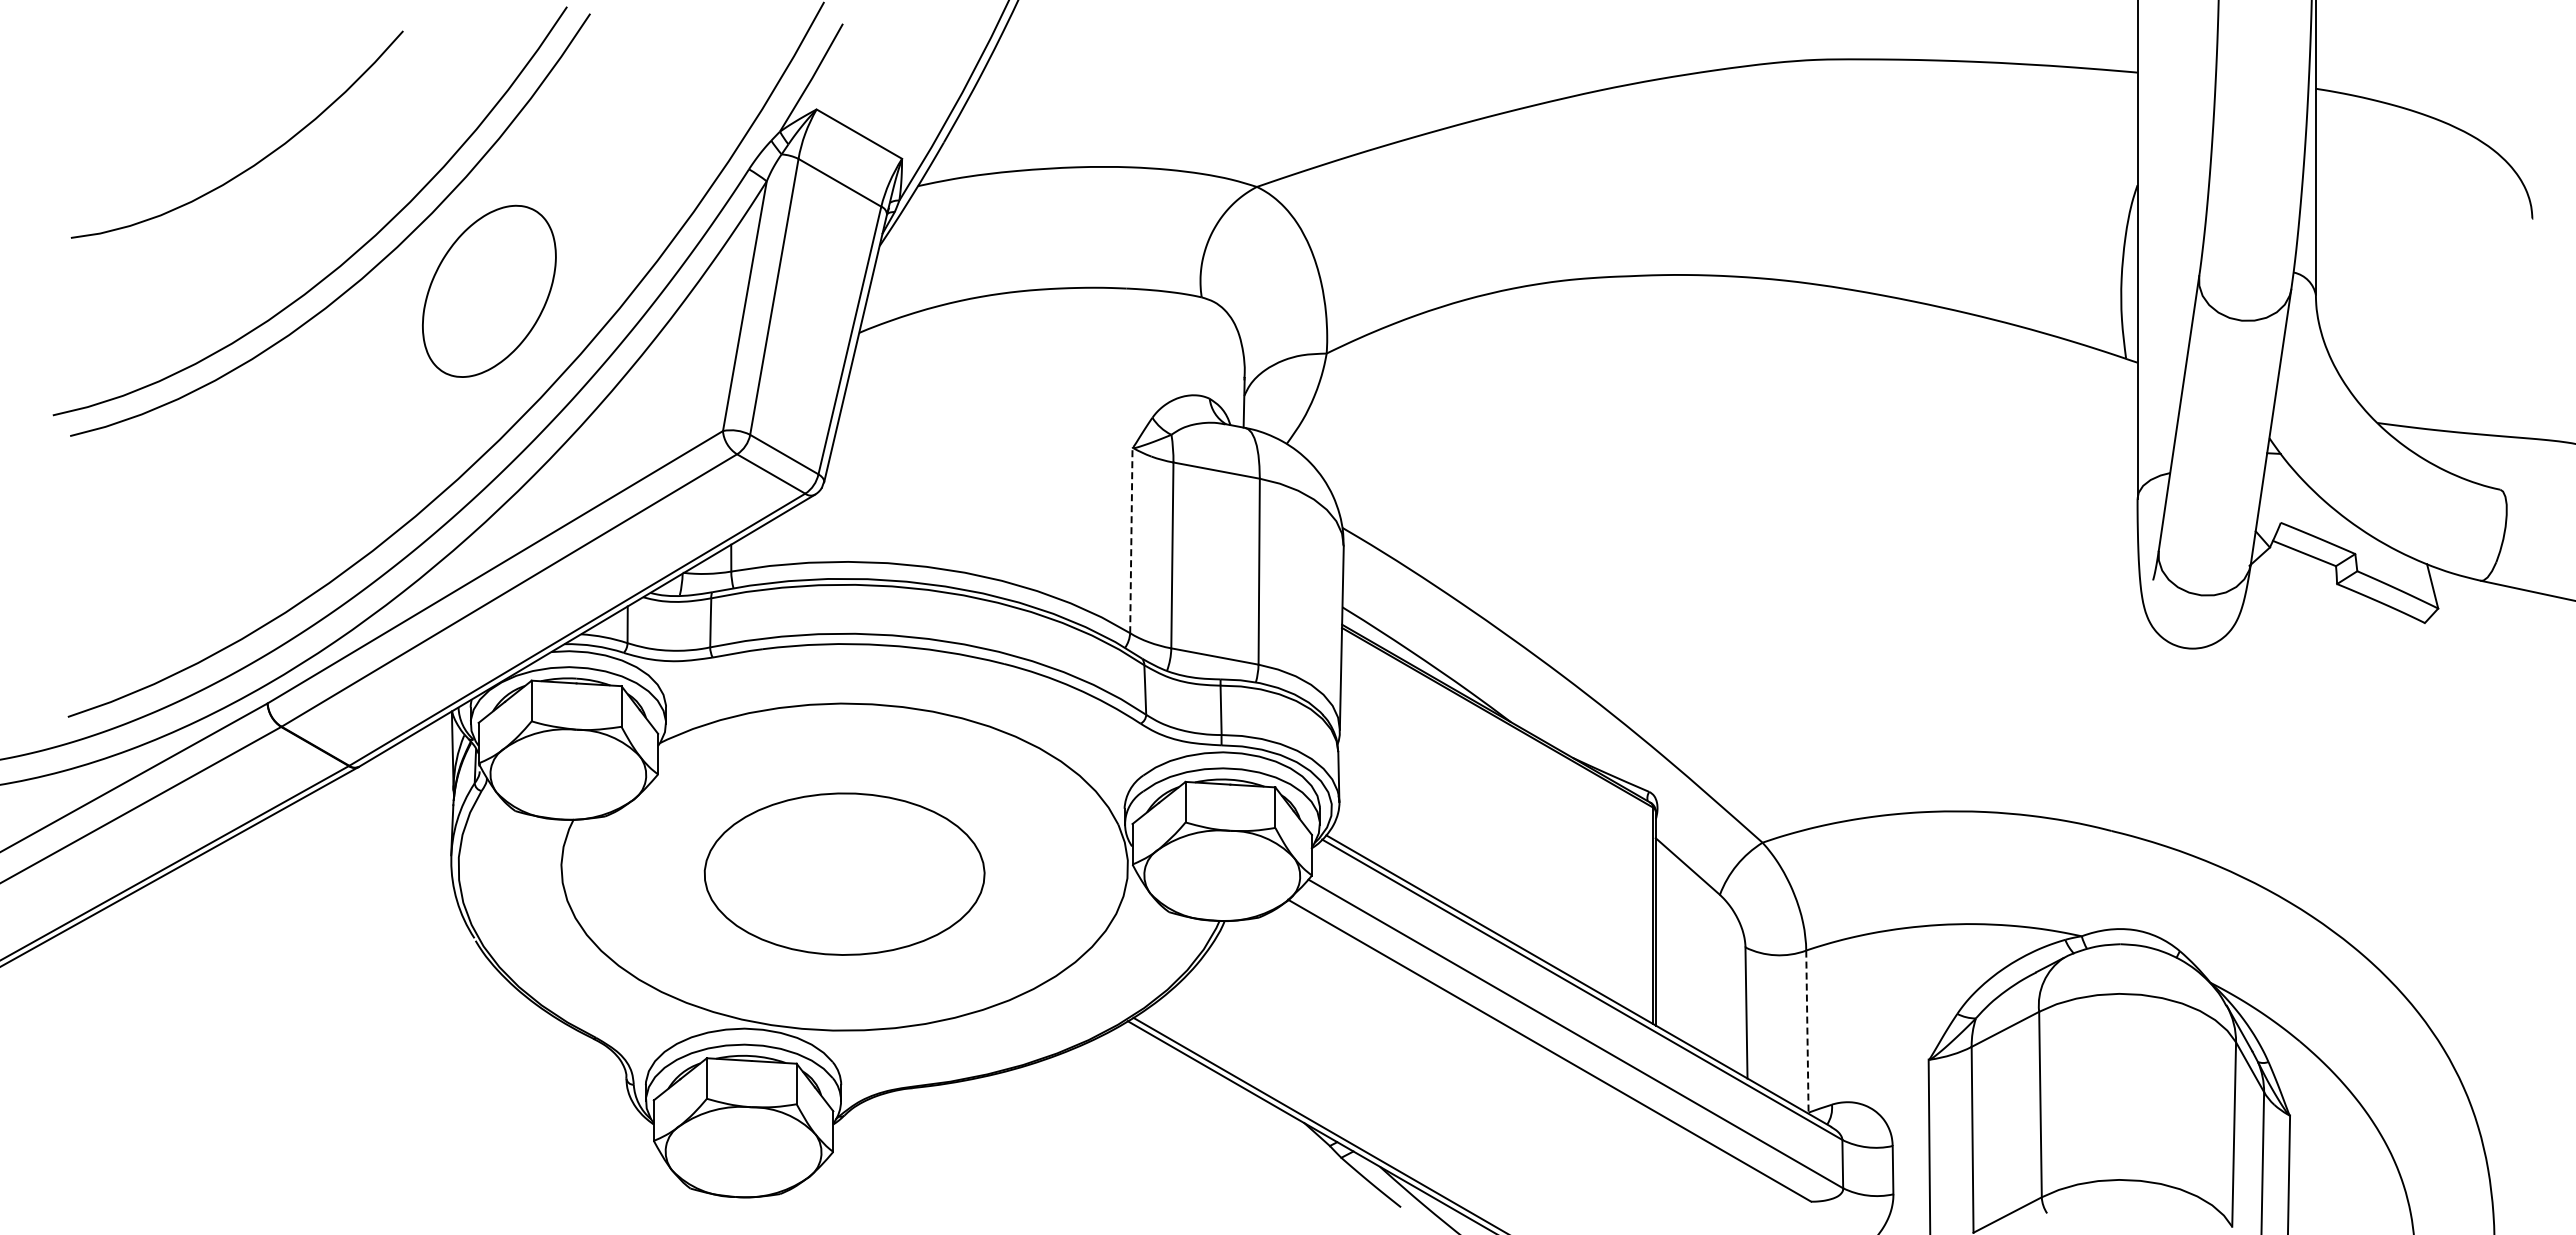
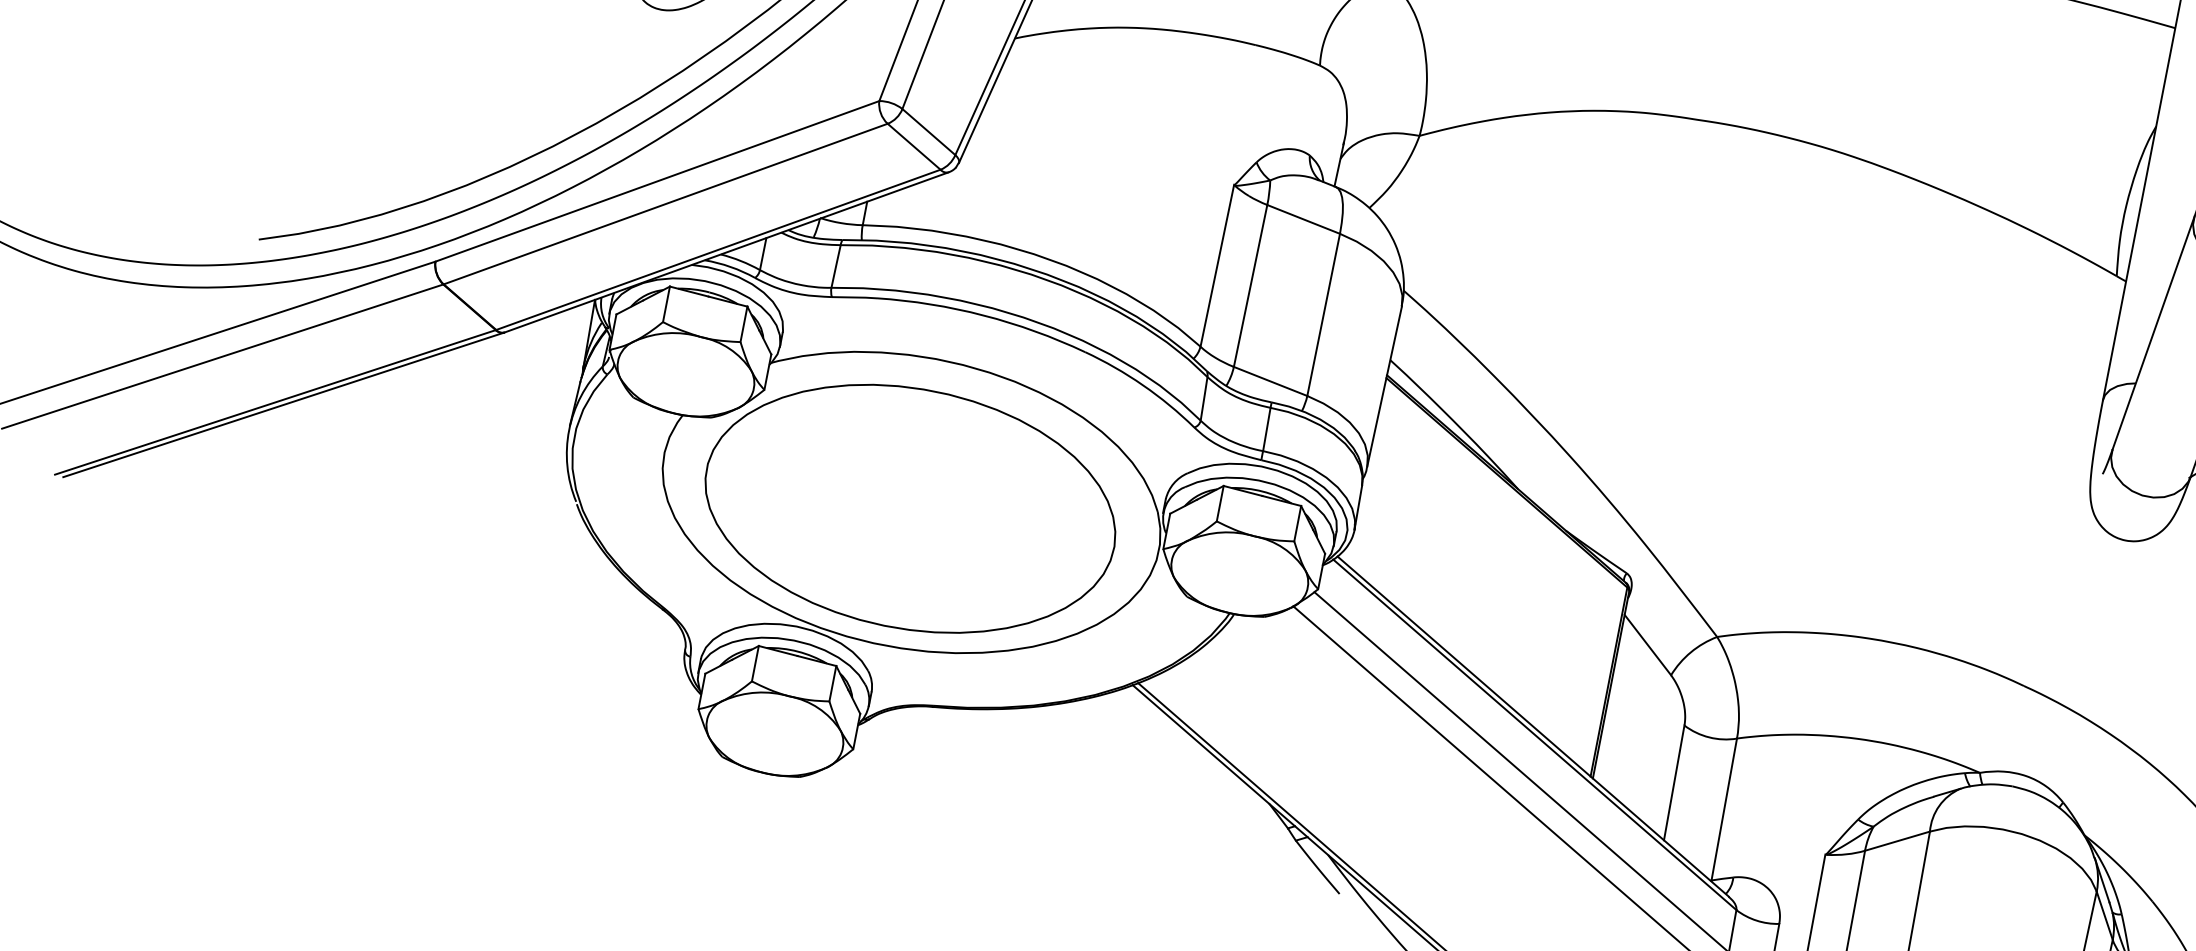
line: (1131, 540) -> (1217, 265), dashed -> solid
part: (844, 873) -> (910, 508), size x1.67
line: (1807, 1032) -> (1724, 810), dashed -> solid

